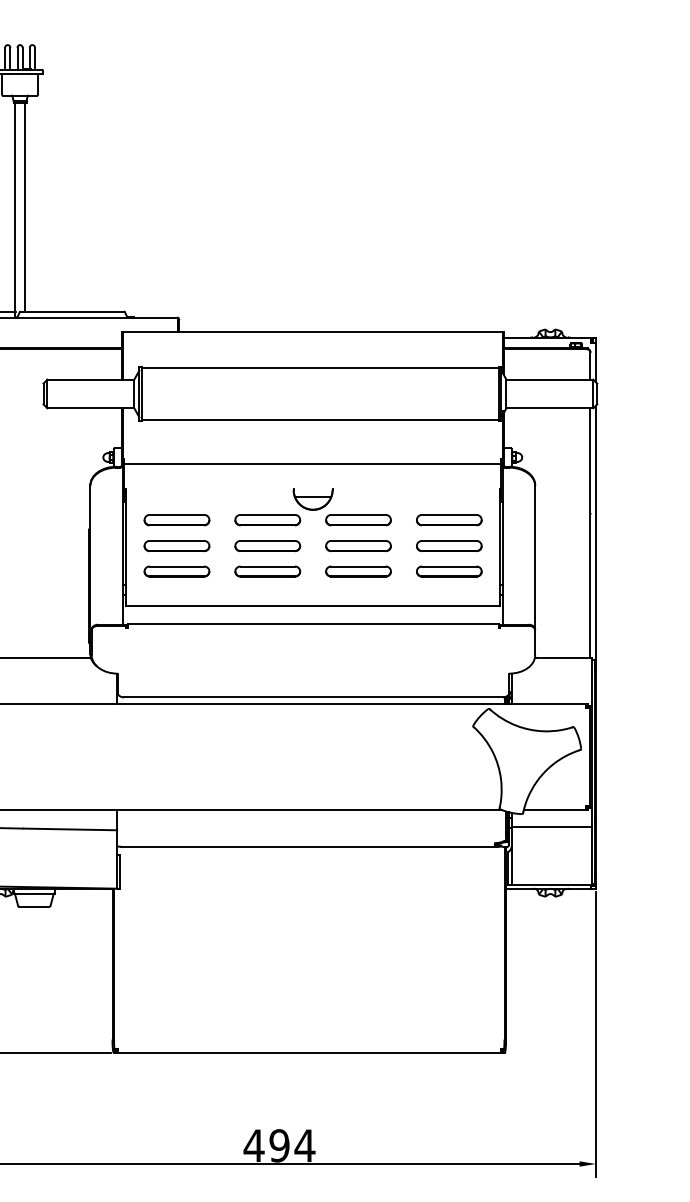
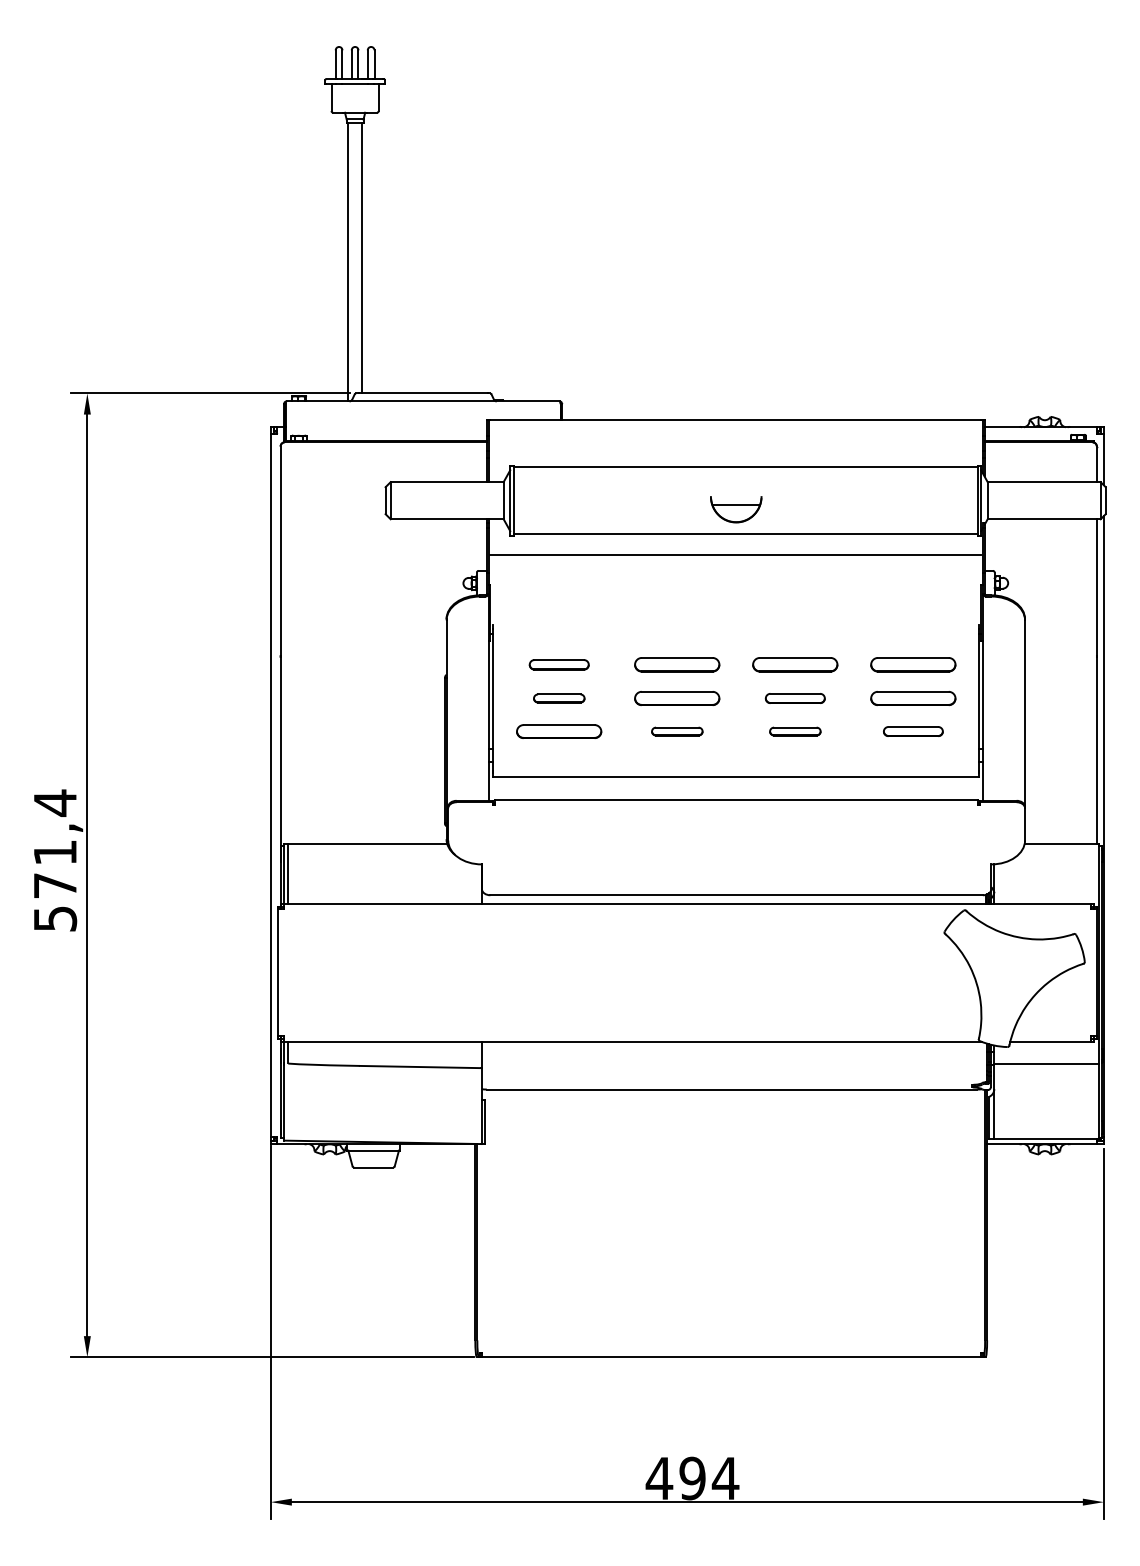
line: (312, 463) -> (735, 554), moved
part: (313, 499) -> (736, 509), moved
part: (177, 519) -> (559, 664), size x0.7
part: (177, 546) -> (559, 698), size x0.6
part: (358, 546) -> (795, 698), size x0.7
part: (267, 571) -> (677, 731), size x0.6
part: (358, 571) -> (795, 731), size x0.6
part: (449, 571) -> (913, 731), size x0.7

